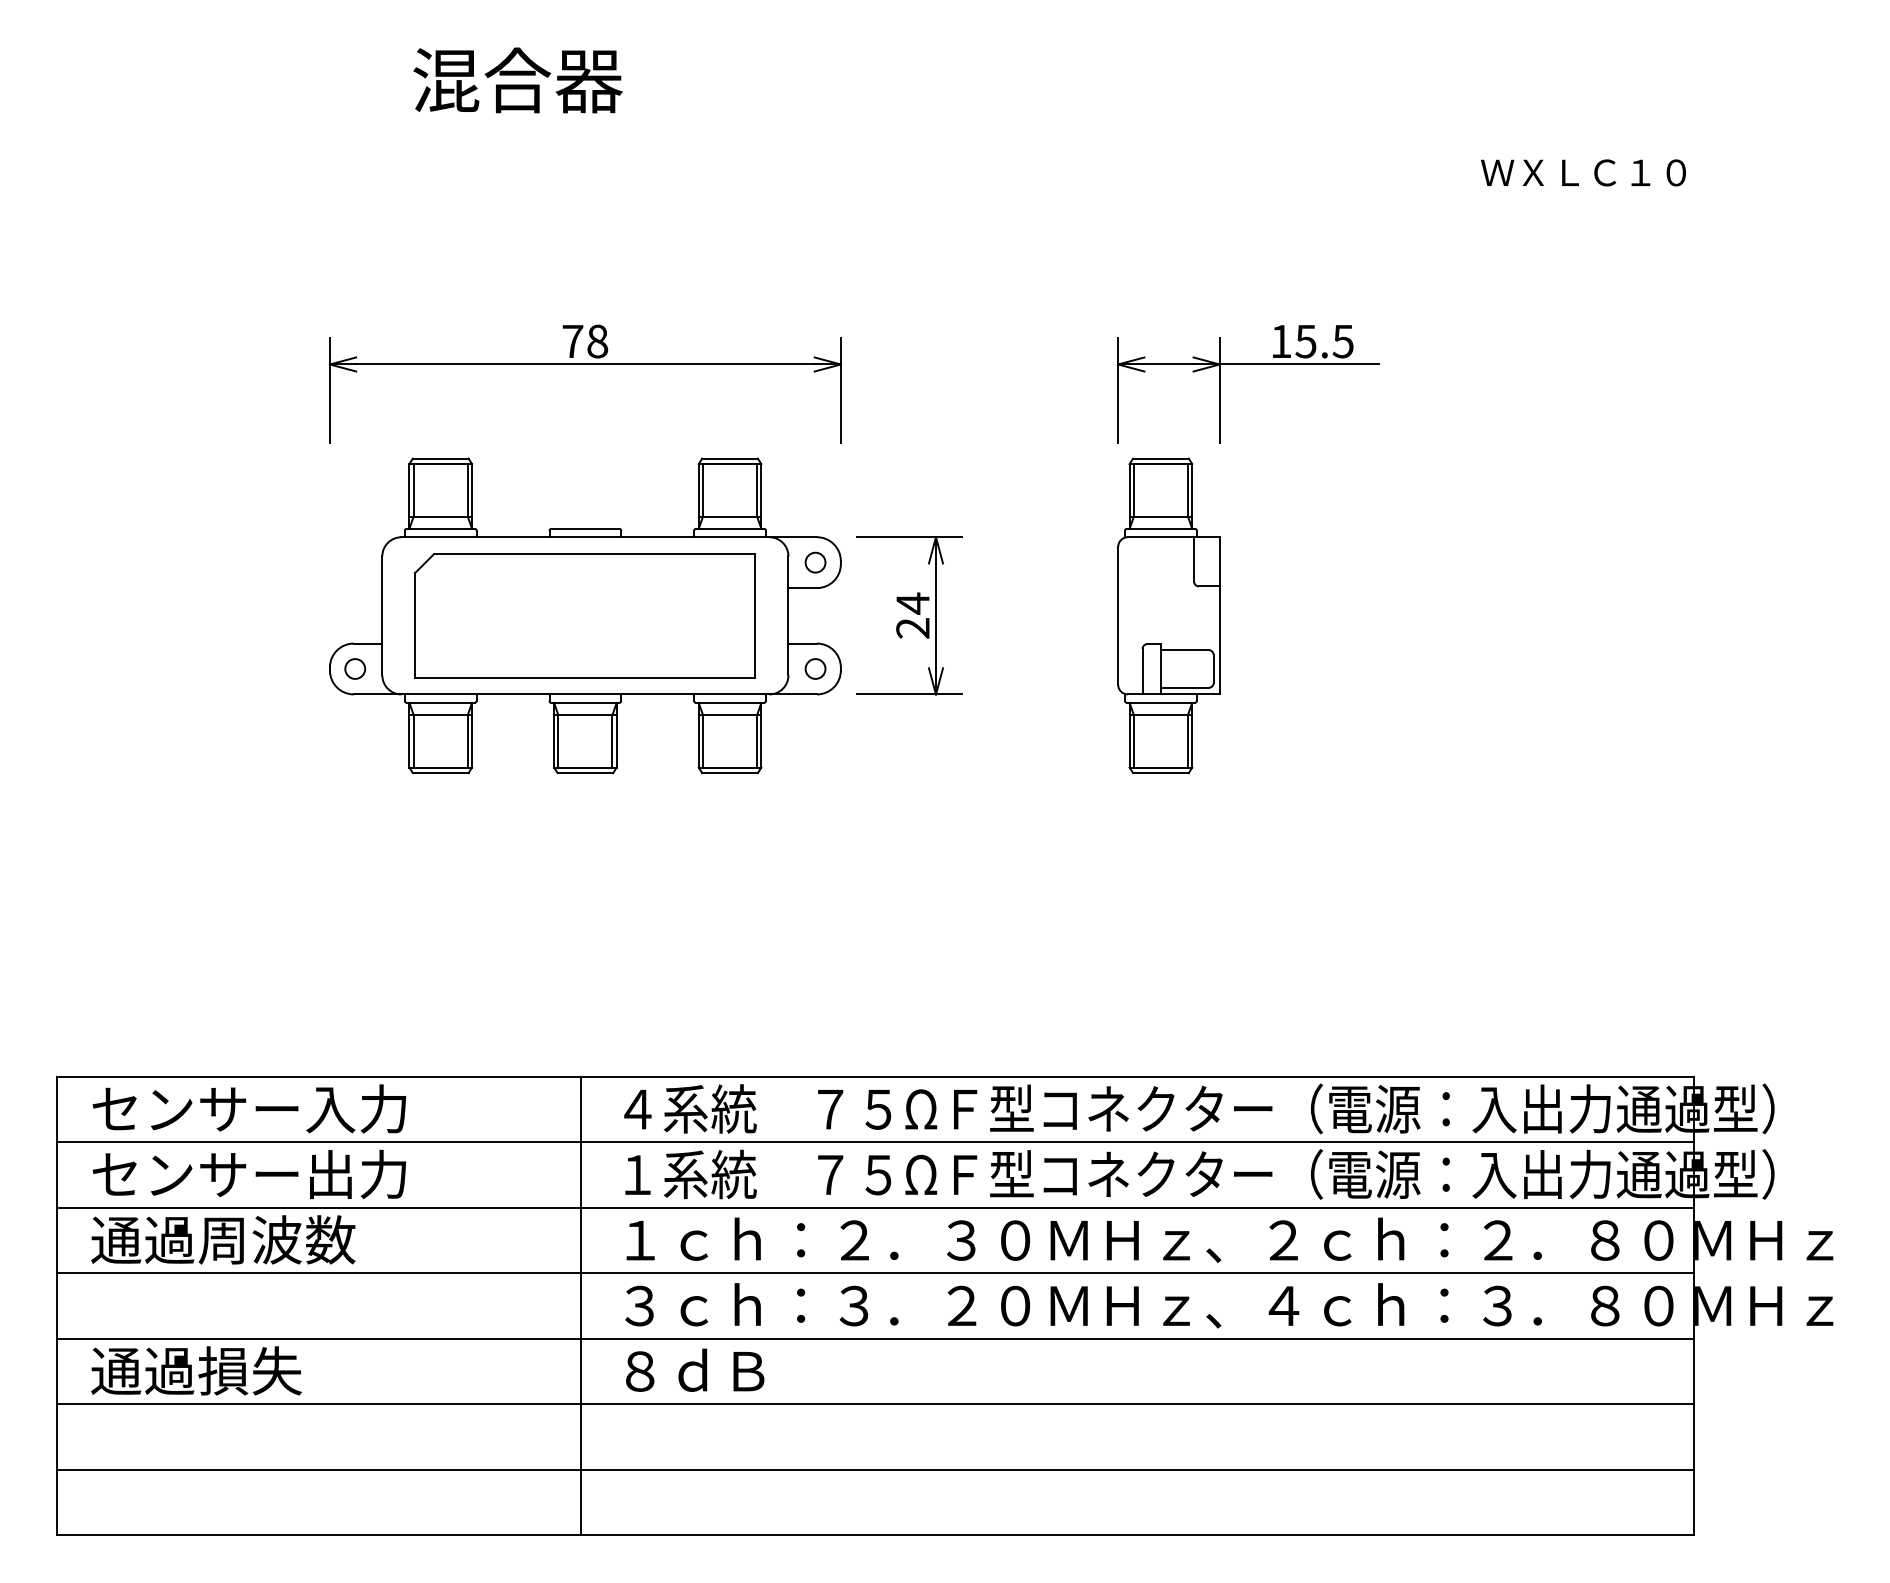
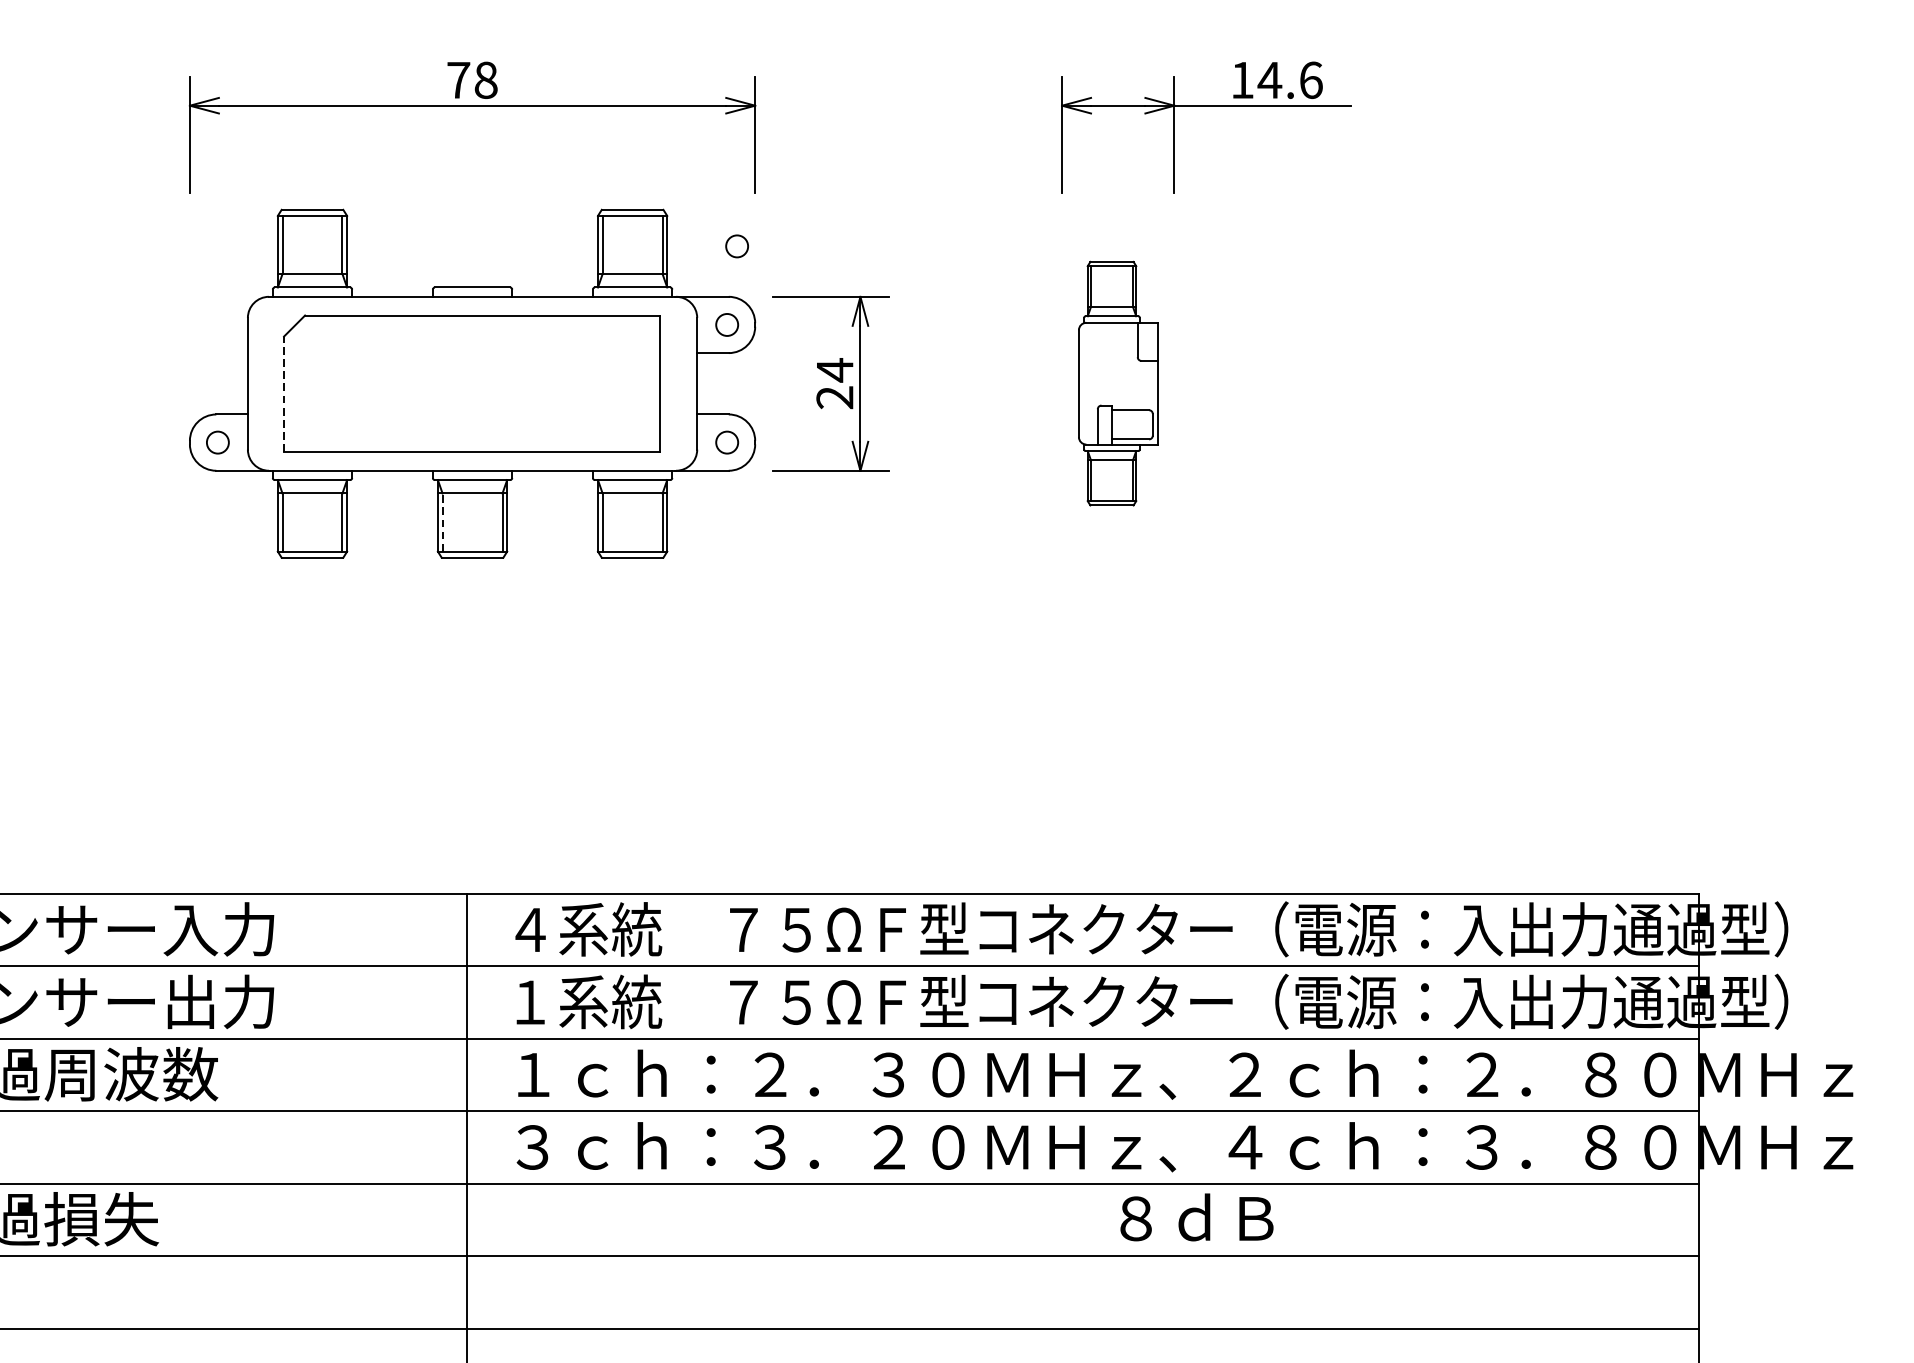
text: (1323, 341) -> (1289, 80), 15.5 -> 14.6
circle: (824, 491) -> (737, 246), added
part: (1168, 615) -> (1117, 383), size x0.7
line: (415, 624) -> (284, 393), solid -> dashed
line: (558, 740) -> (442, 521), solid -> dashed
text: (695, 1369) -> (1197, 1216), moved

